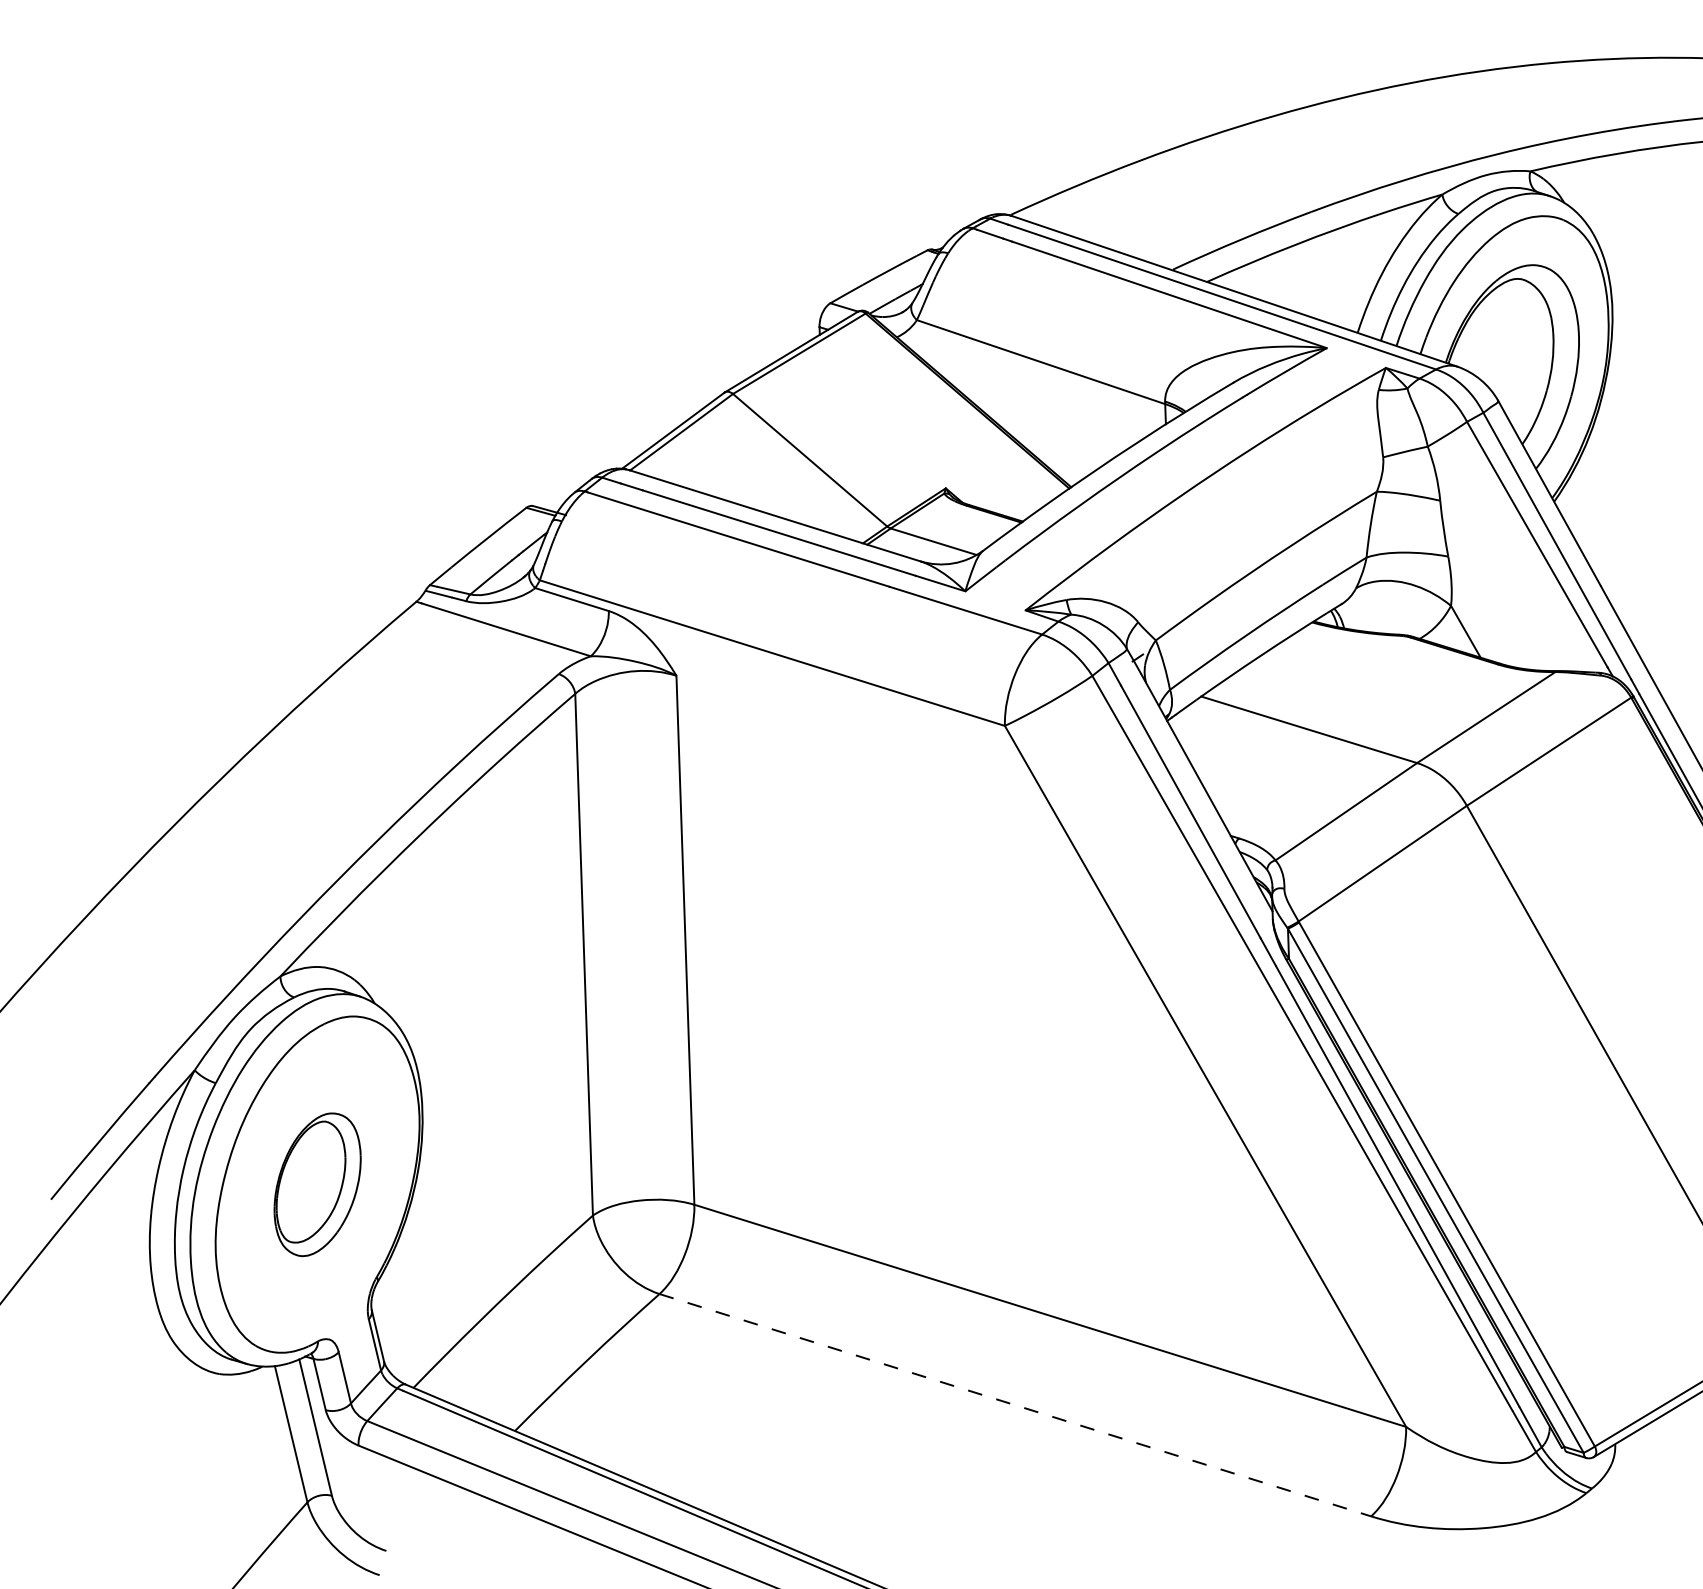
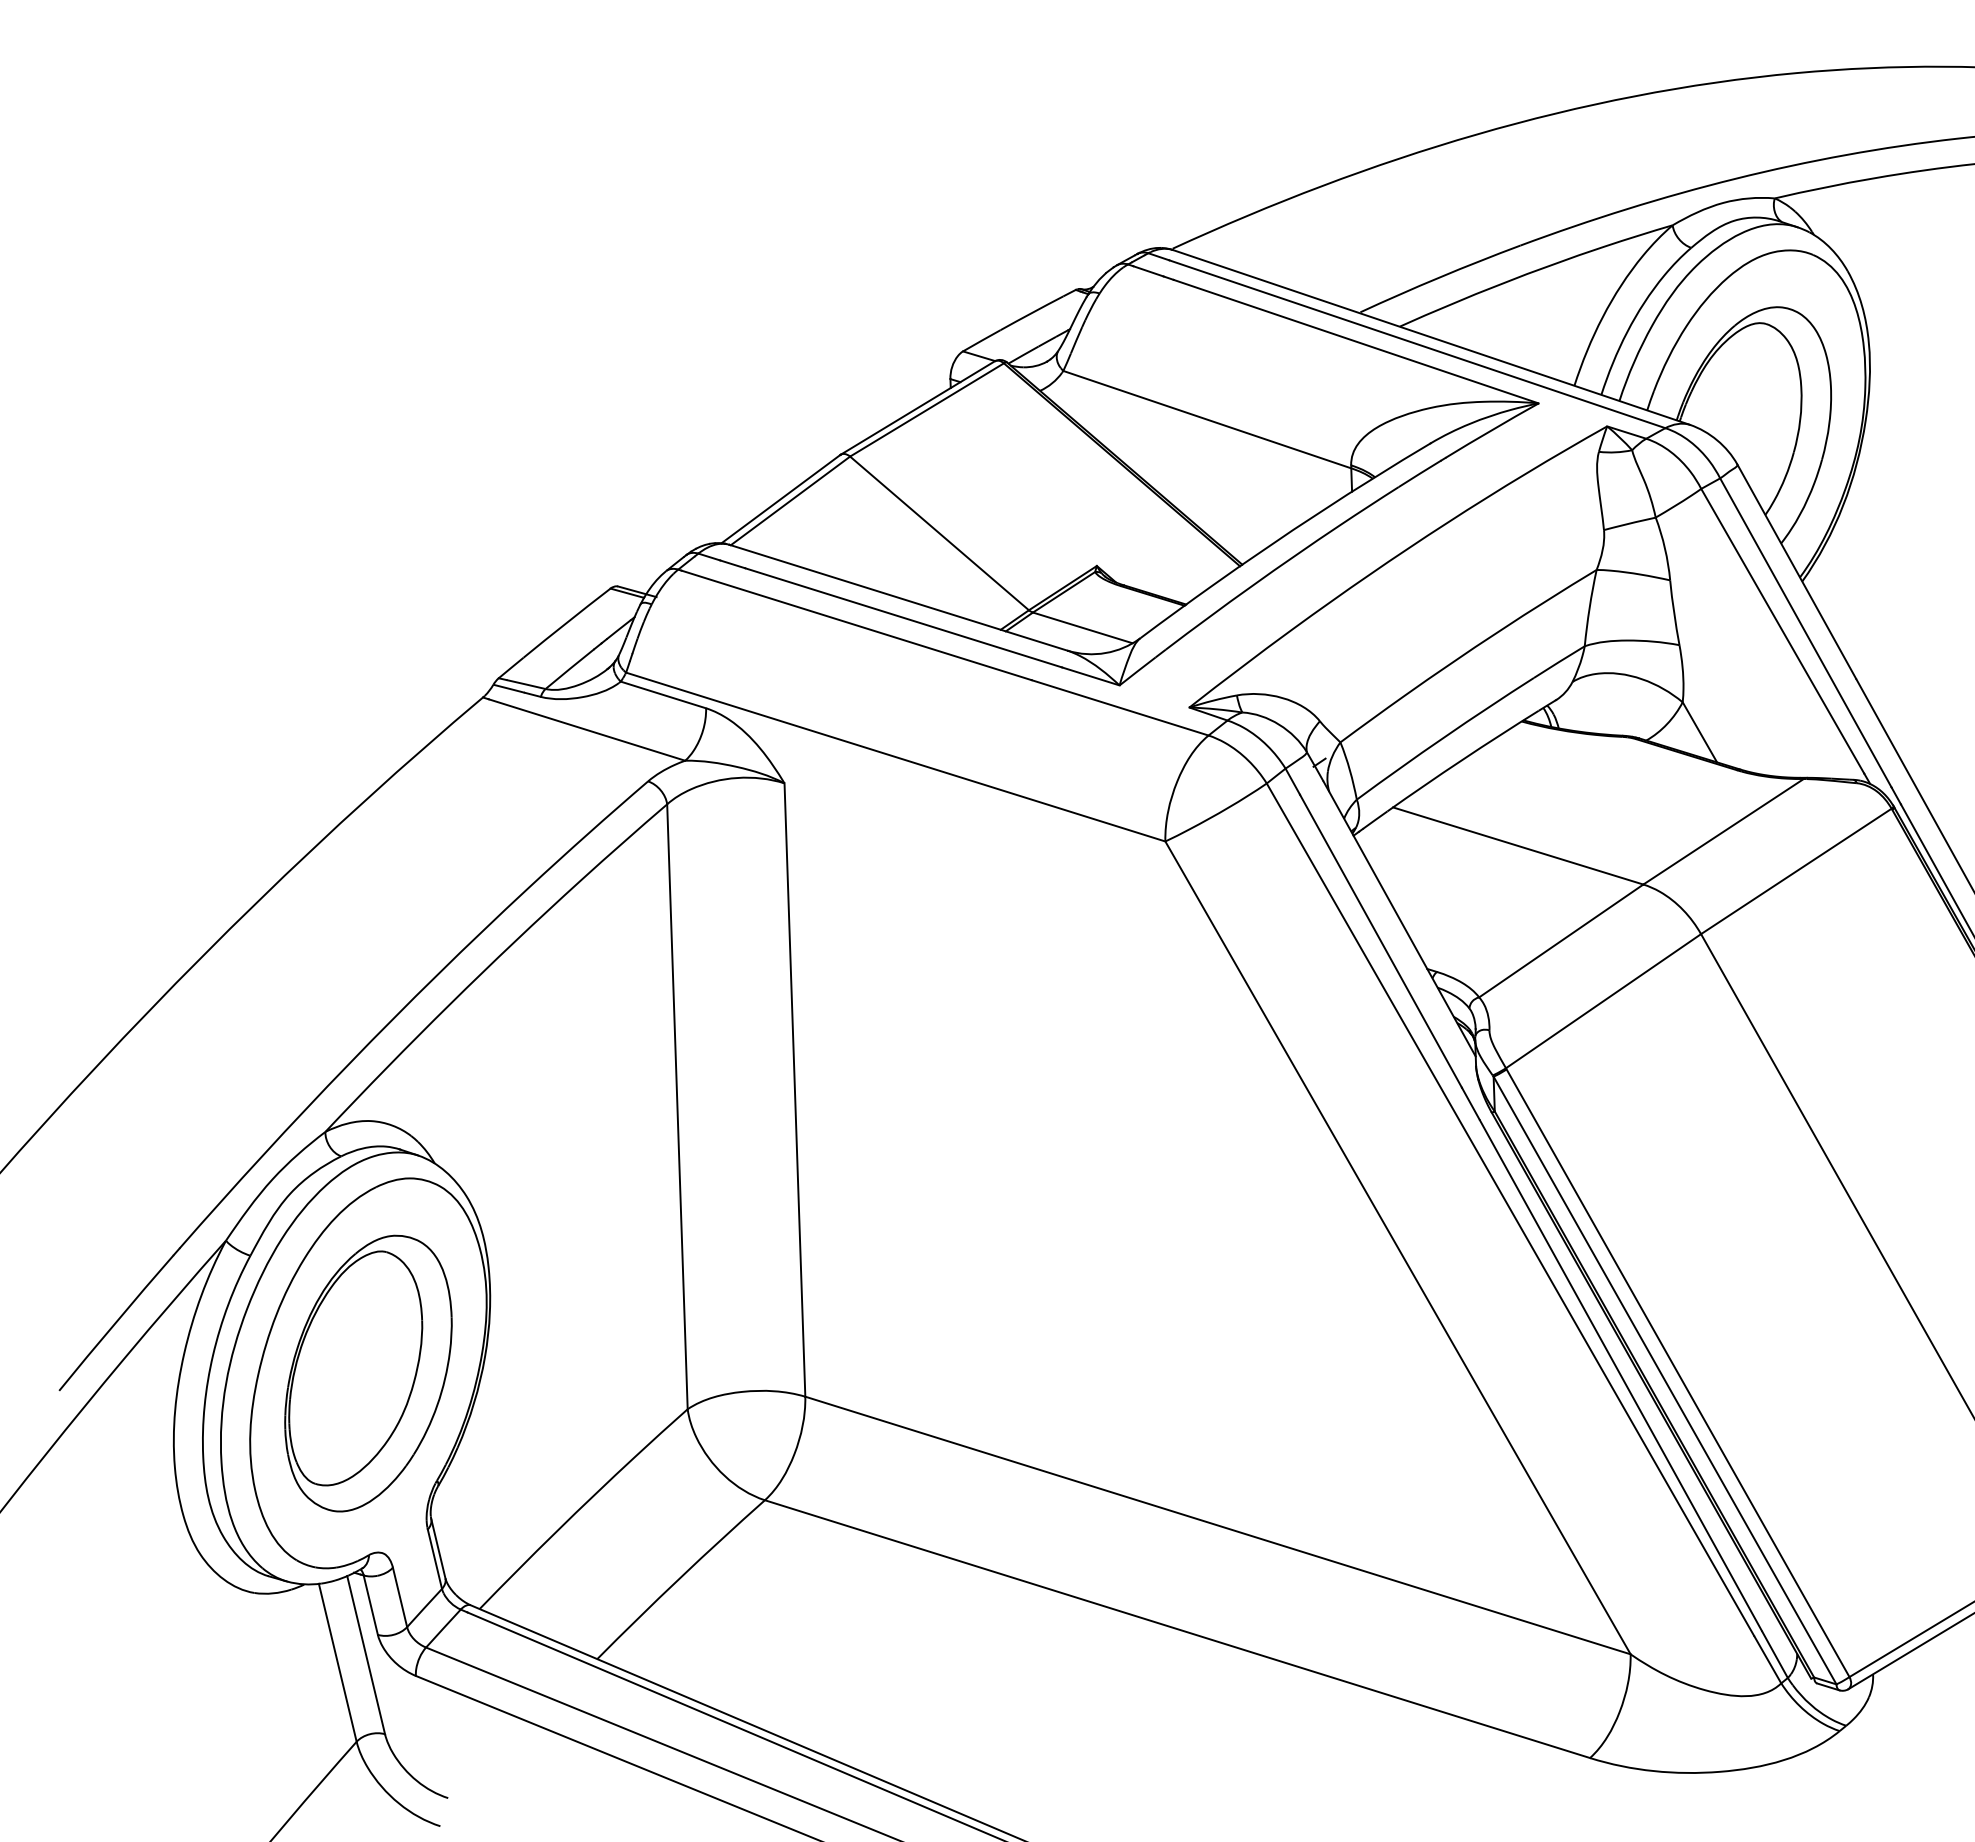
part: (317, 1184) -> (368, 1373), size x1.67
line: (1015, 1405) -> (1177, 1629), dashed -> solid

